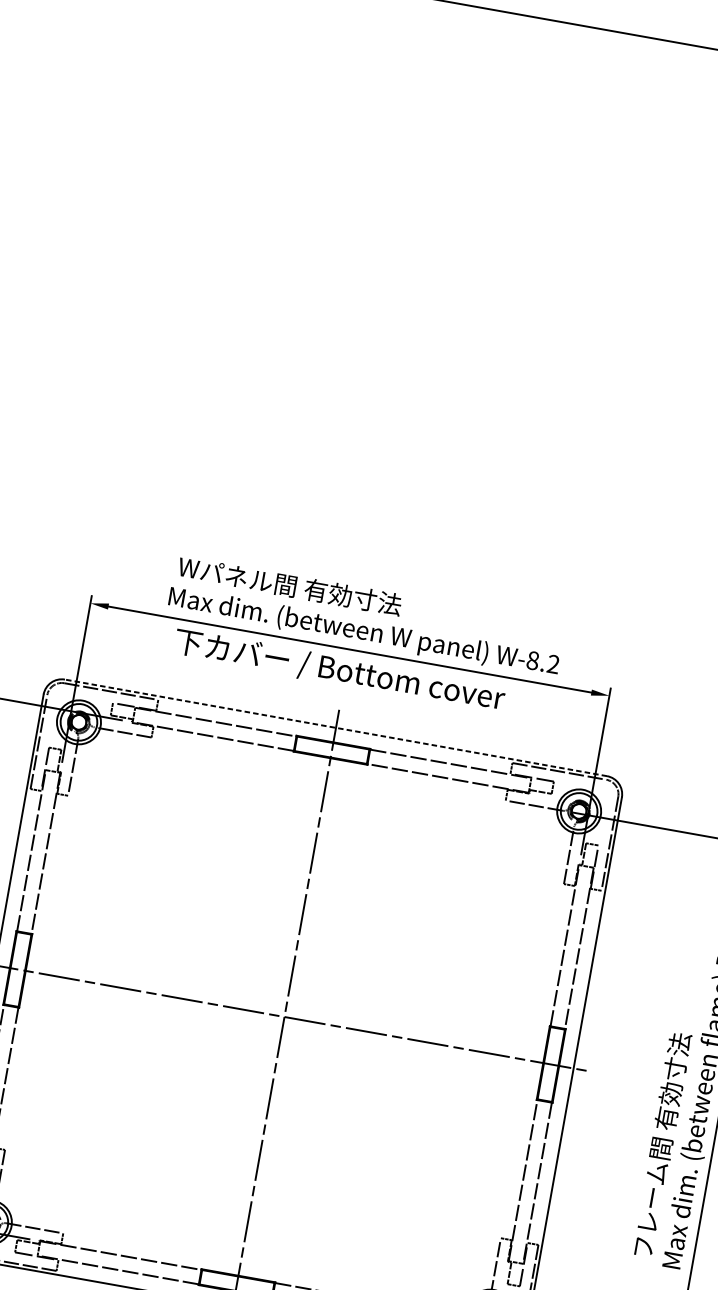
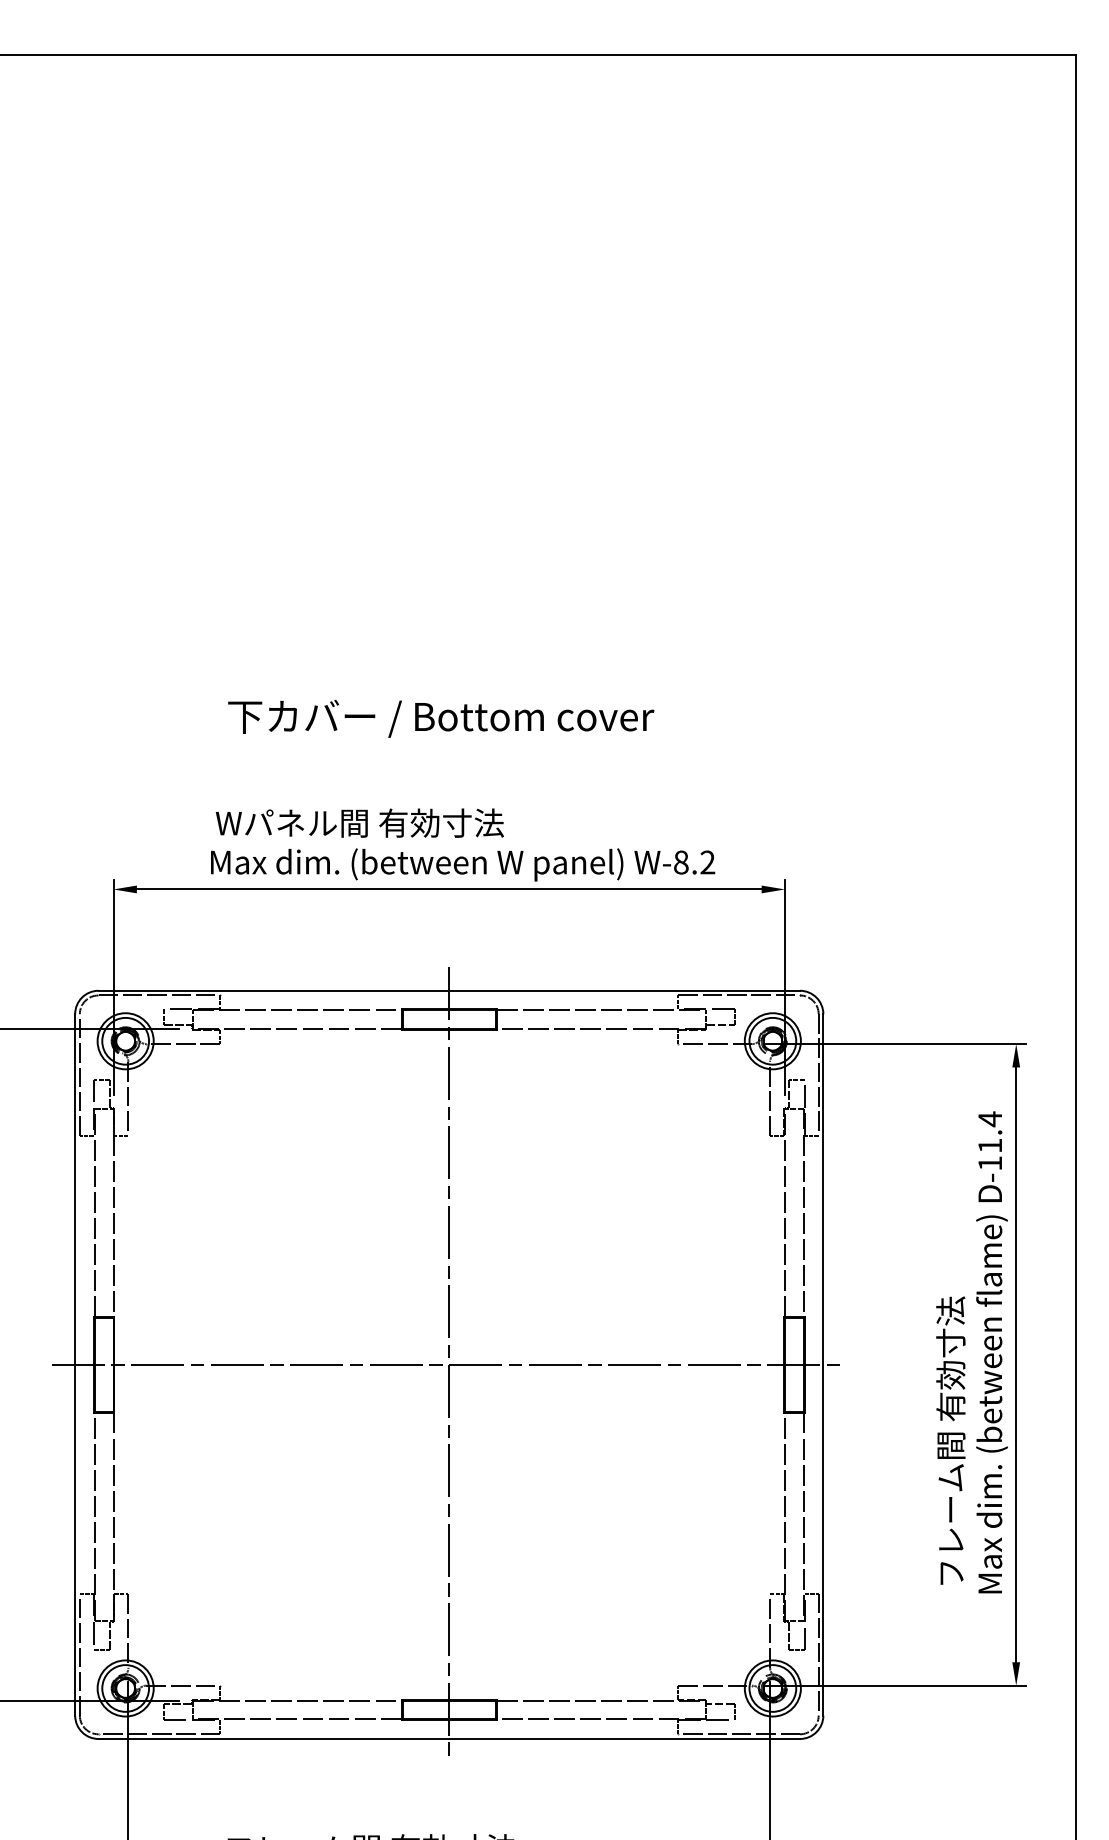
text: (339, 670) -> (441, 718), moved
line: (336, 727) -> (449, 990), dashed -> solid

